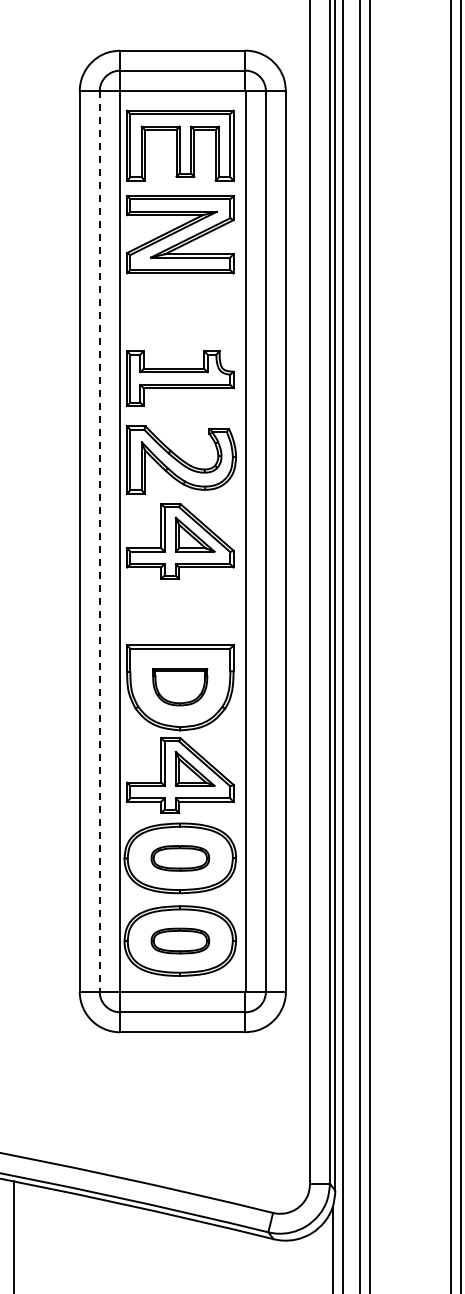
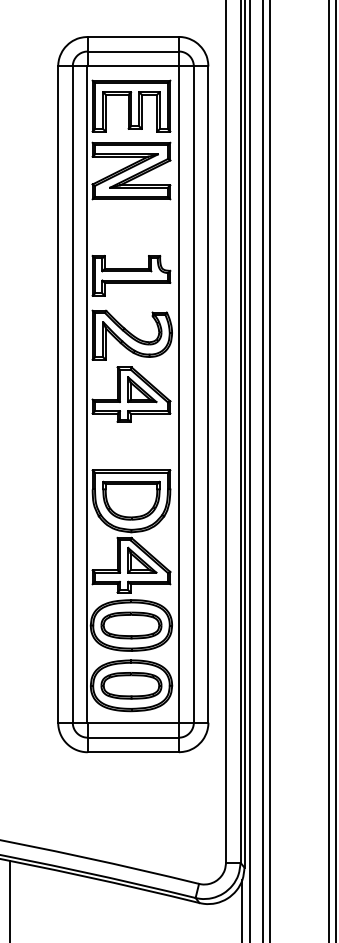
line: (99, 541) -> (72, 394), dashed -> solid
part: (179, 687) -> (130, 501), size x1.43
part: (180, 858) -> (131, 625), size x1.43
part: (180, 940) -> (131, 685), size x1.43

